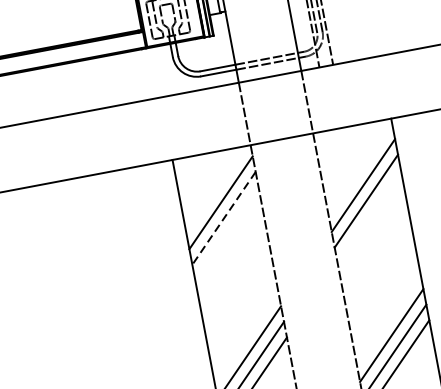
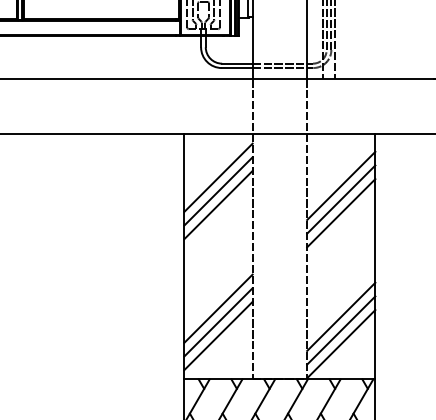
line: (369, 217) -> (341, 213), added
line: (224, 218) -> (218, 191), dashed -> solid
line: (226, 233) -> (218, 204), added

